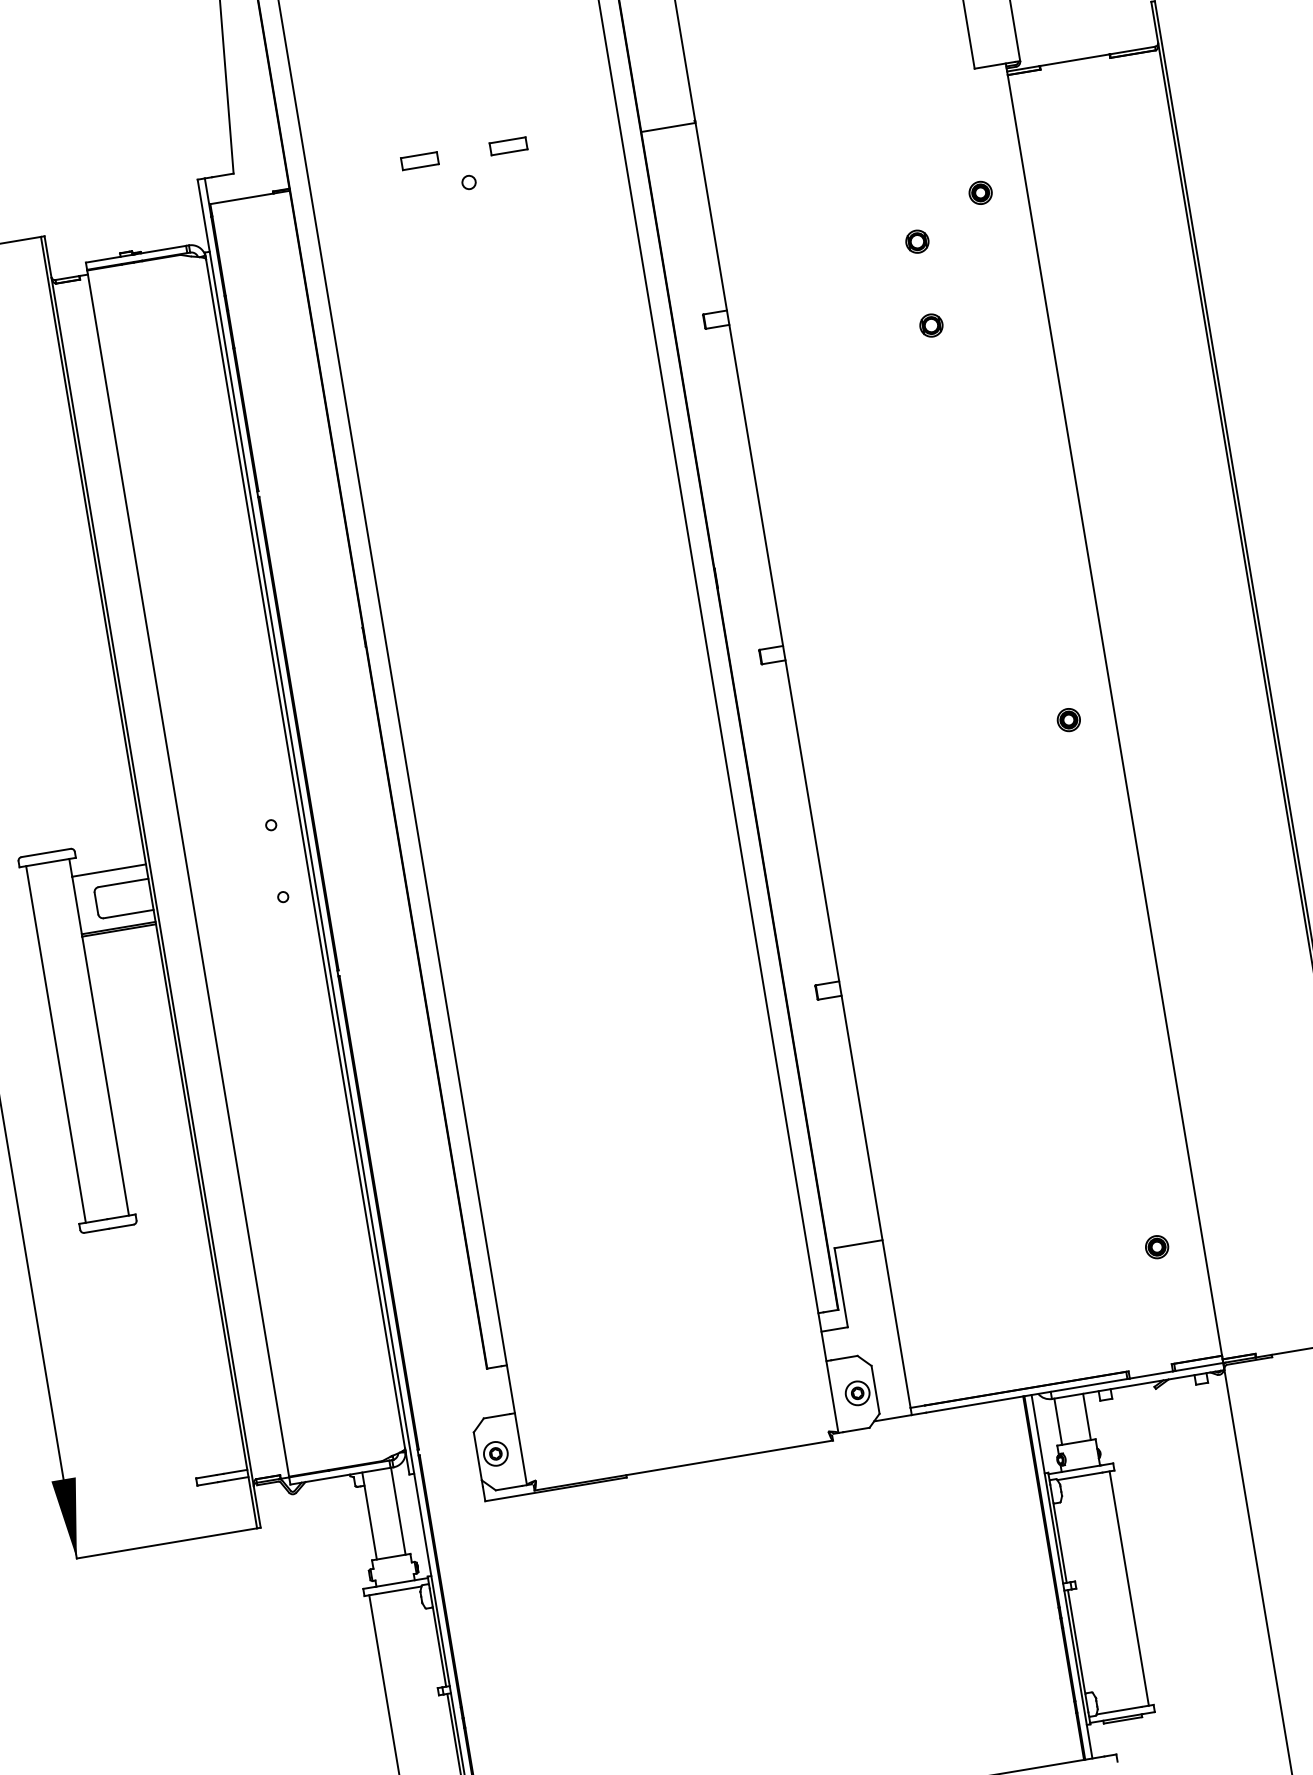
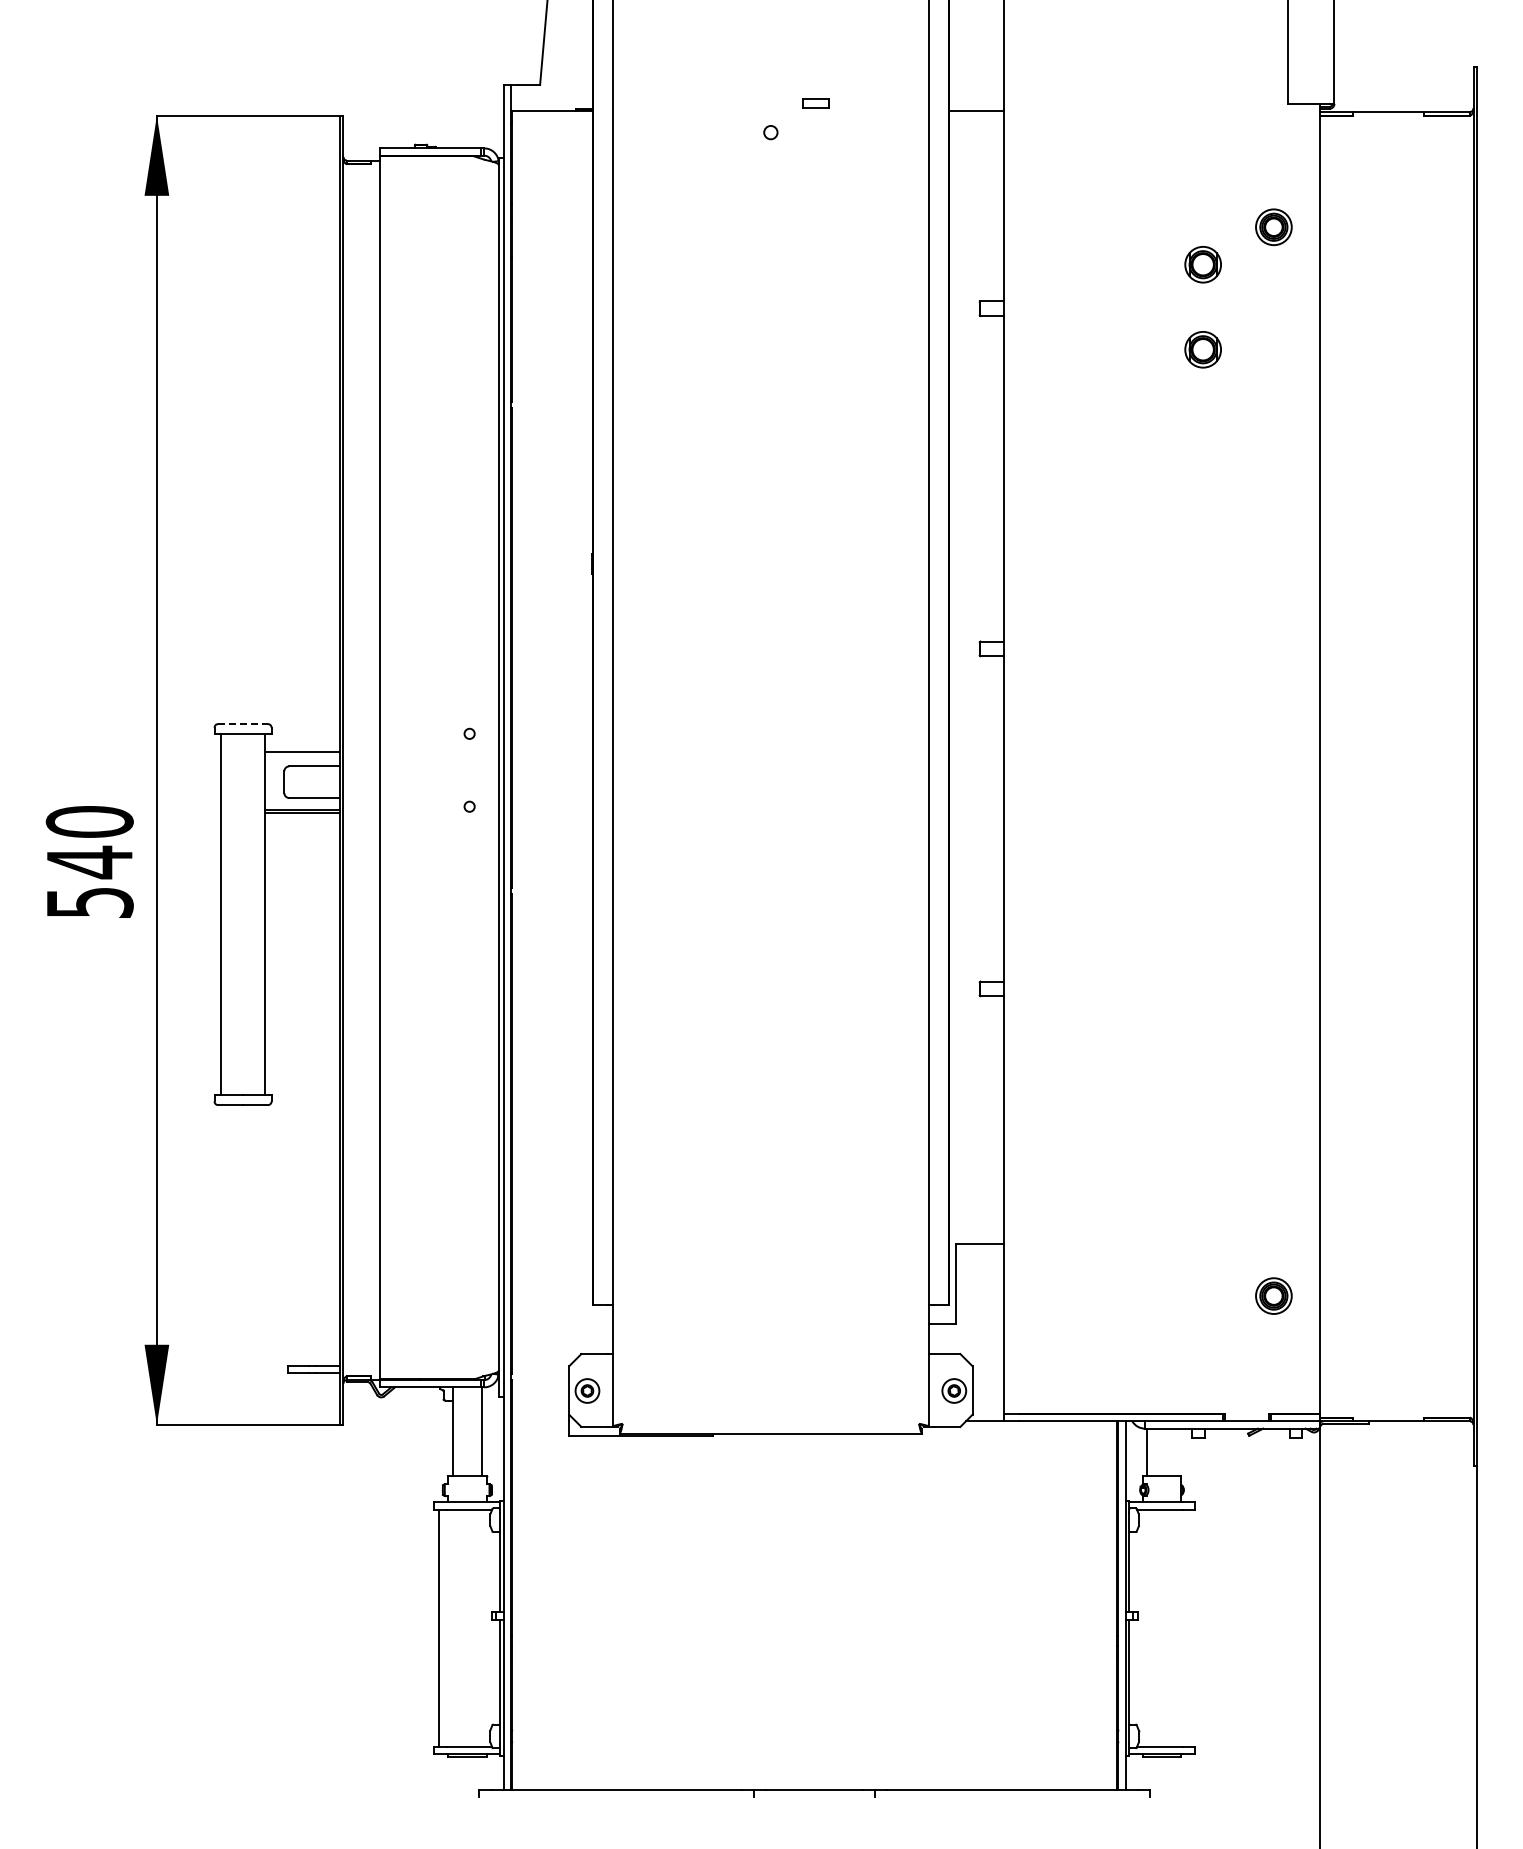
part: (508, 146) -> (815, 103), size x0.7
part: (419, 161) -> (725, 103), removed
part: (980, 193) -> (1273, 227), size x1.6
part: (917, 242) -> (1203, 265), size x1.6
part: (931, 325) -> (1203, 350), size x1.6
part: (1068, 719) -> (1273, 761), removed
line: (46, 853) -> (243, 724), solid -> dashed
part: (1156, 1247) -> (1273, 1296), size x1.6
line: (1086, 1416) -> (1176, 1451), removed
line: (1128, 1588) -> (1189, 1628), removed

